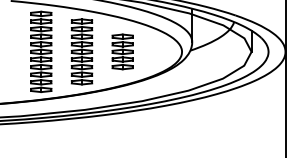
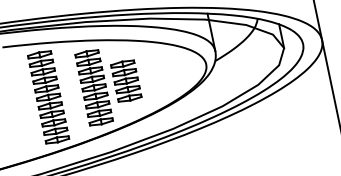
part: (122, 51) -> (125, 80), moved

